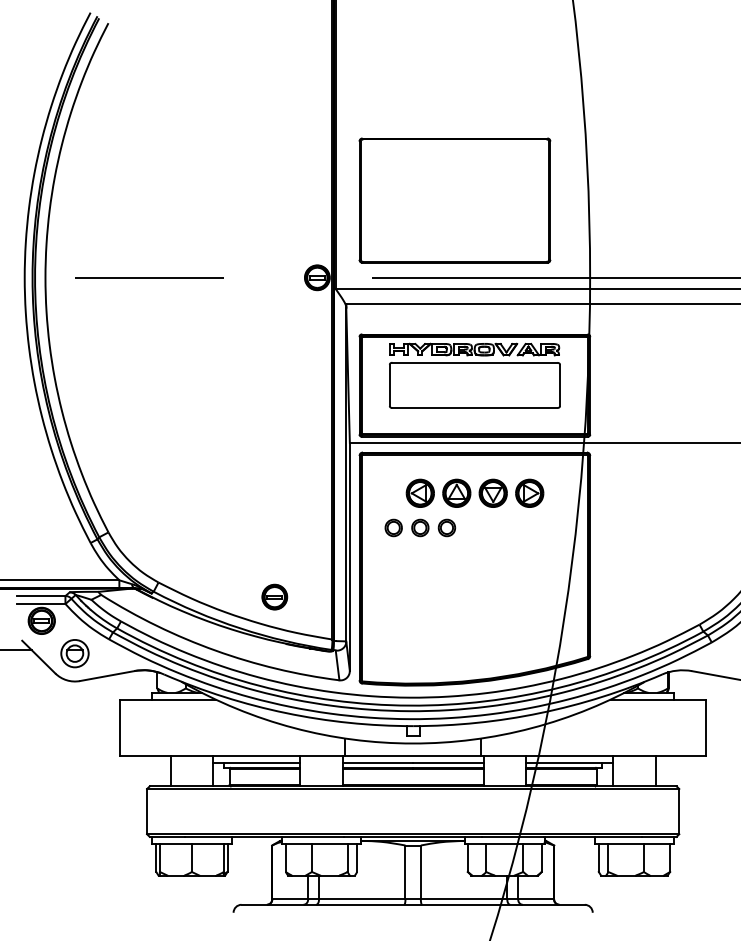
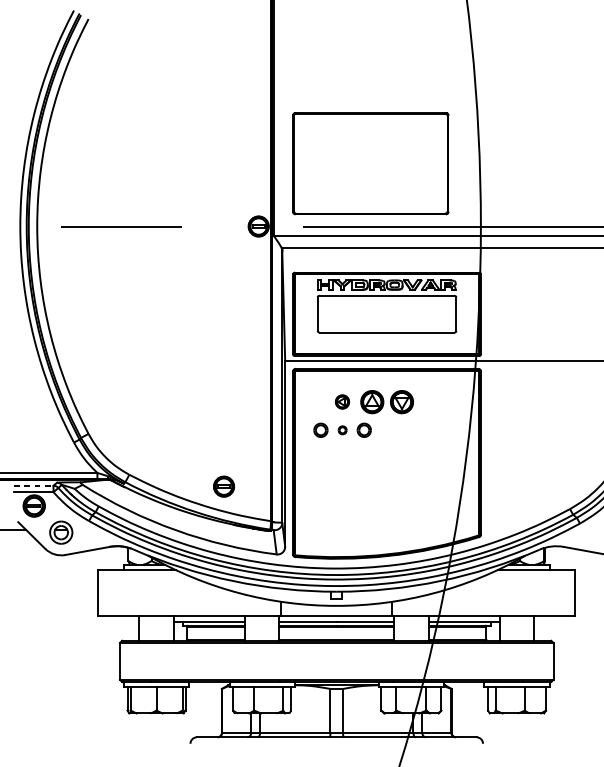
part: (419, 492) -> (341, 401), size x0.6
part: (529, 492) -> (431, 401), removed
part: (420, 527) -> (342, 429), size x0.6
line: (41, 596) -> (33, 486), solid -> dashed

